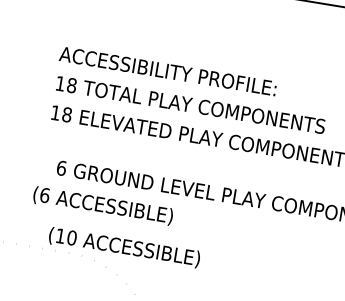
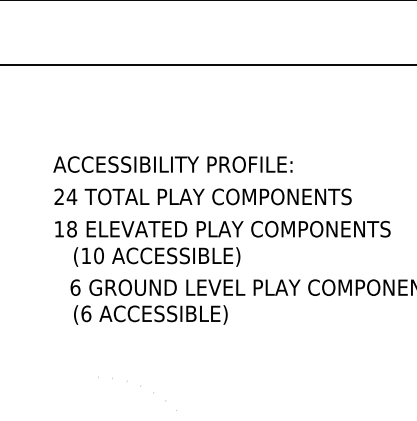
text: (66, 84) -> (65, 196), 18 -> 24
text: (102, 205) -> (150, 314), moved
text: (124, 247) -> (157, 256), moved

